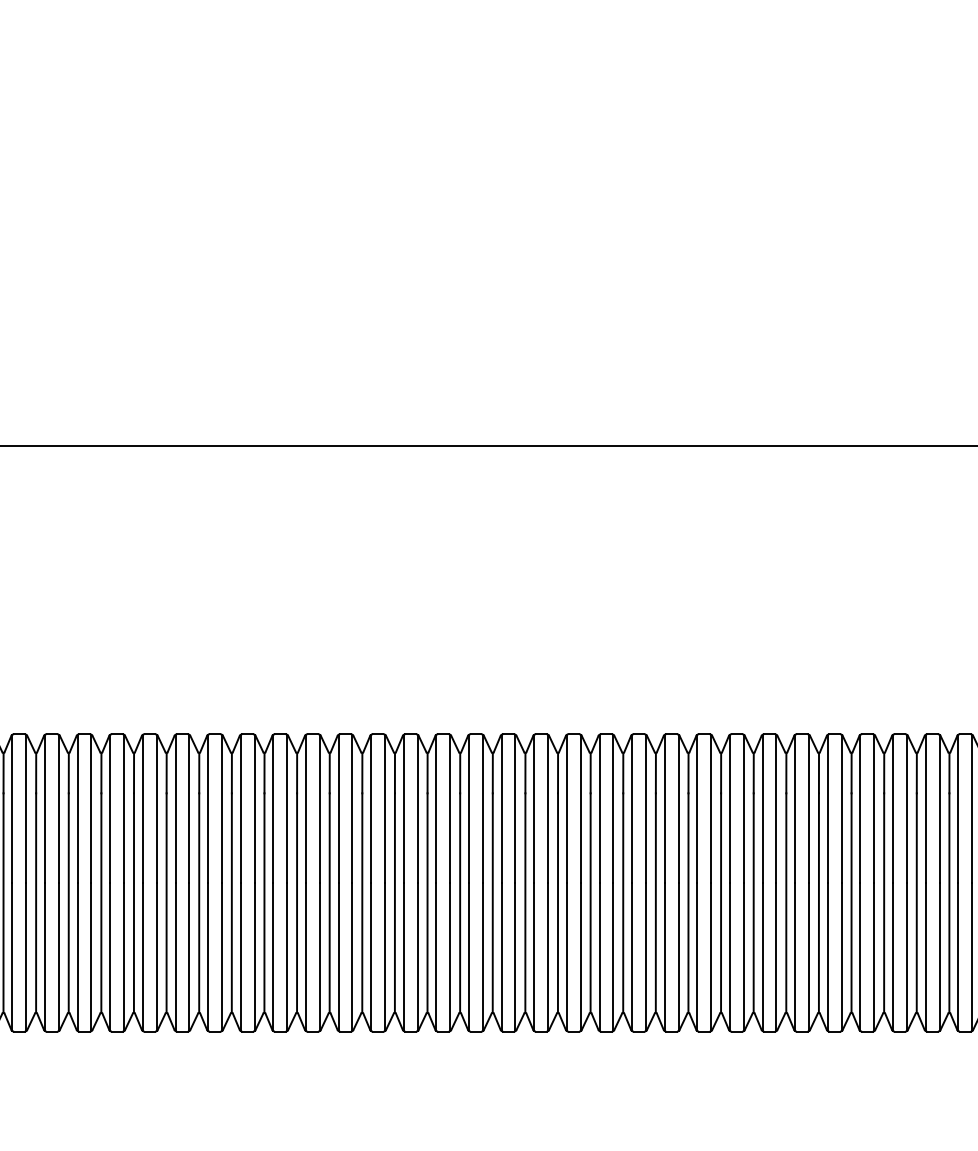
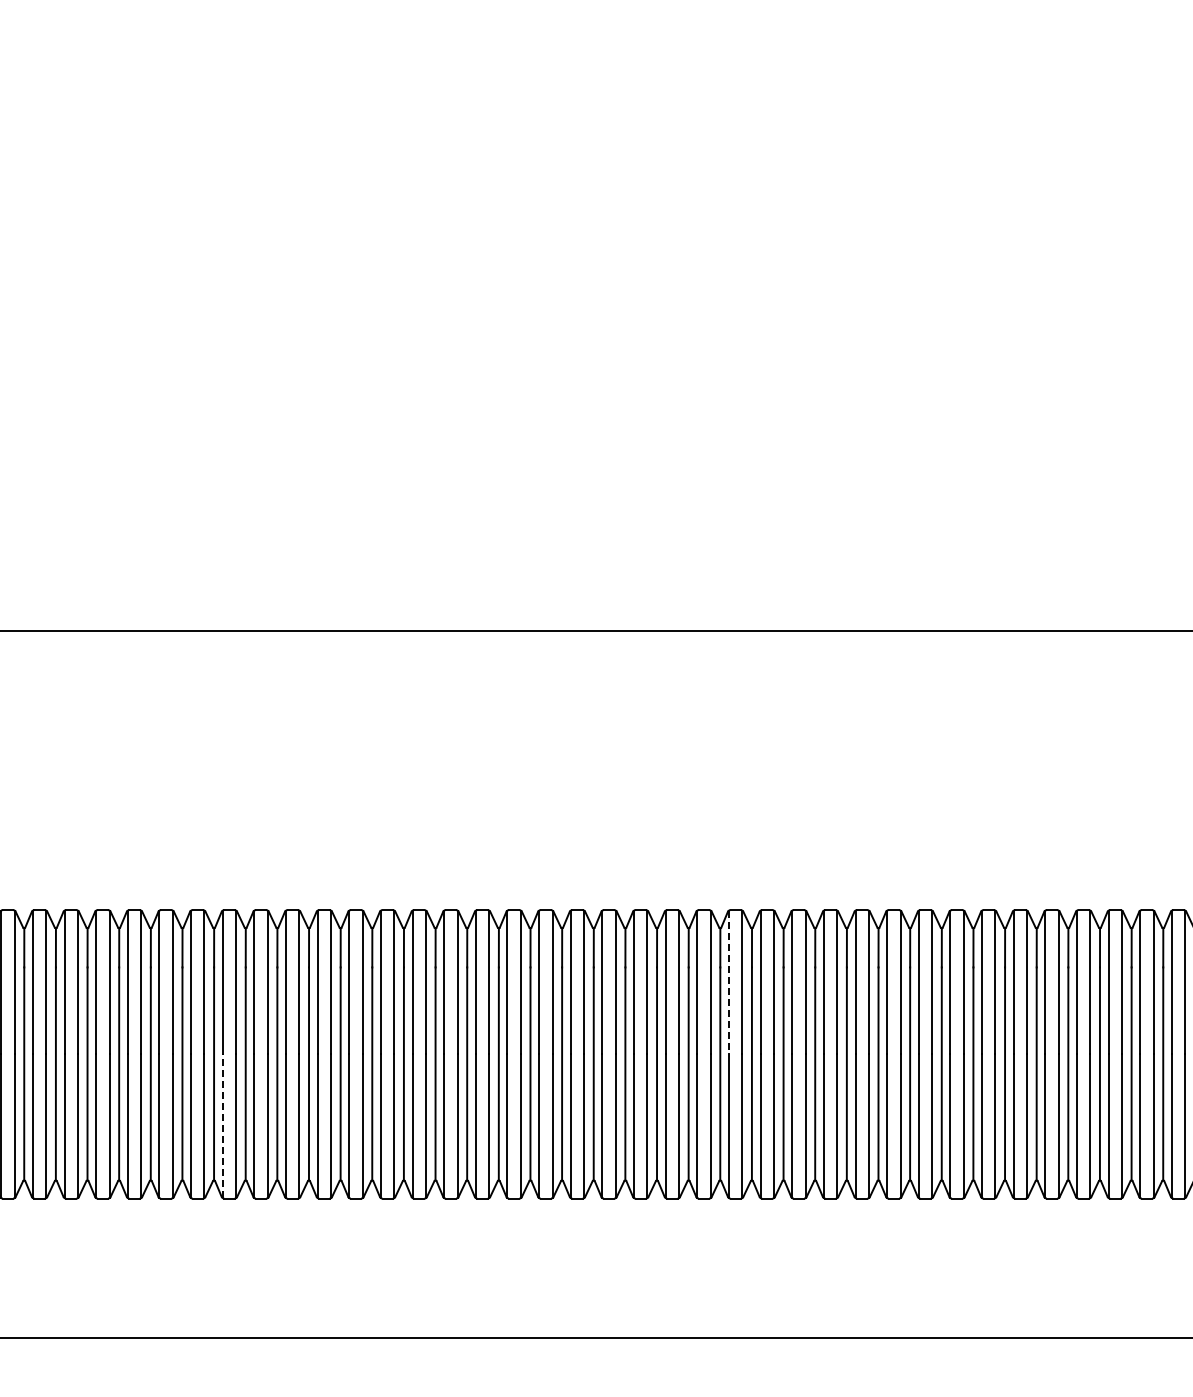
line: (533, 808) -> (728, 982), solid -> dashed
line: (12, 957) -> (222, 1126), solid -> dashed

